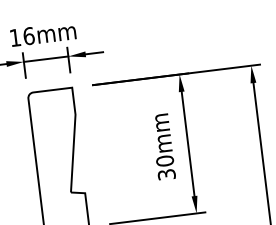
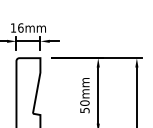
text: (165, 172) -> (84, 109), 30mm -> 50mm

